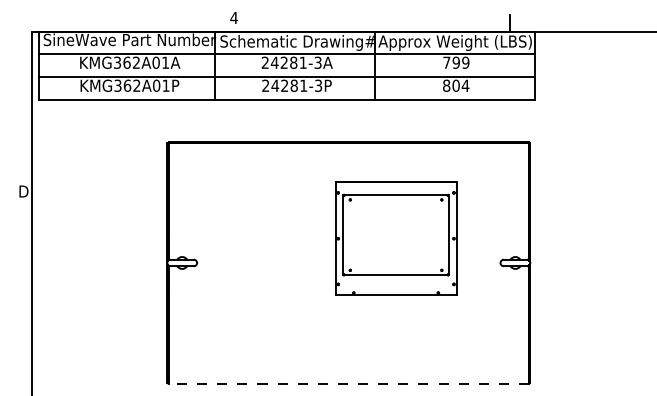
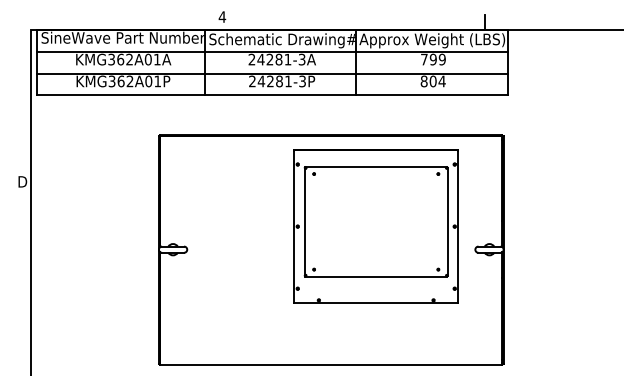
part: (395, 238) -> (375, 226), size x1.43
line: (347, 383) -> (330, 364), dashed -> solid

